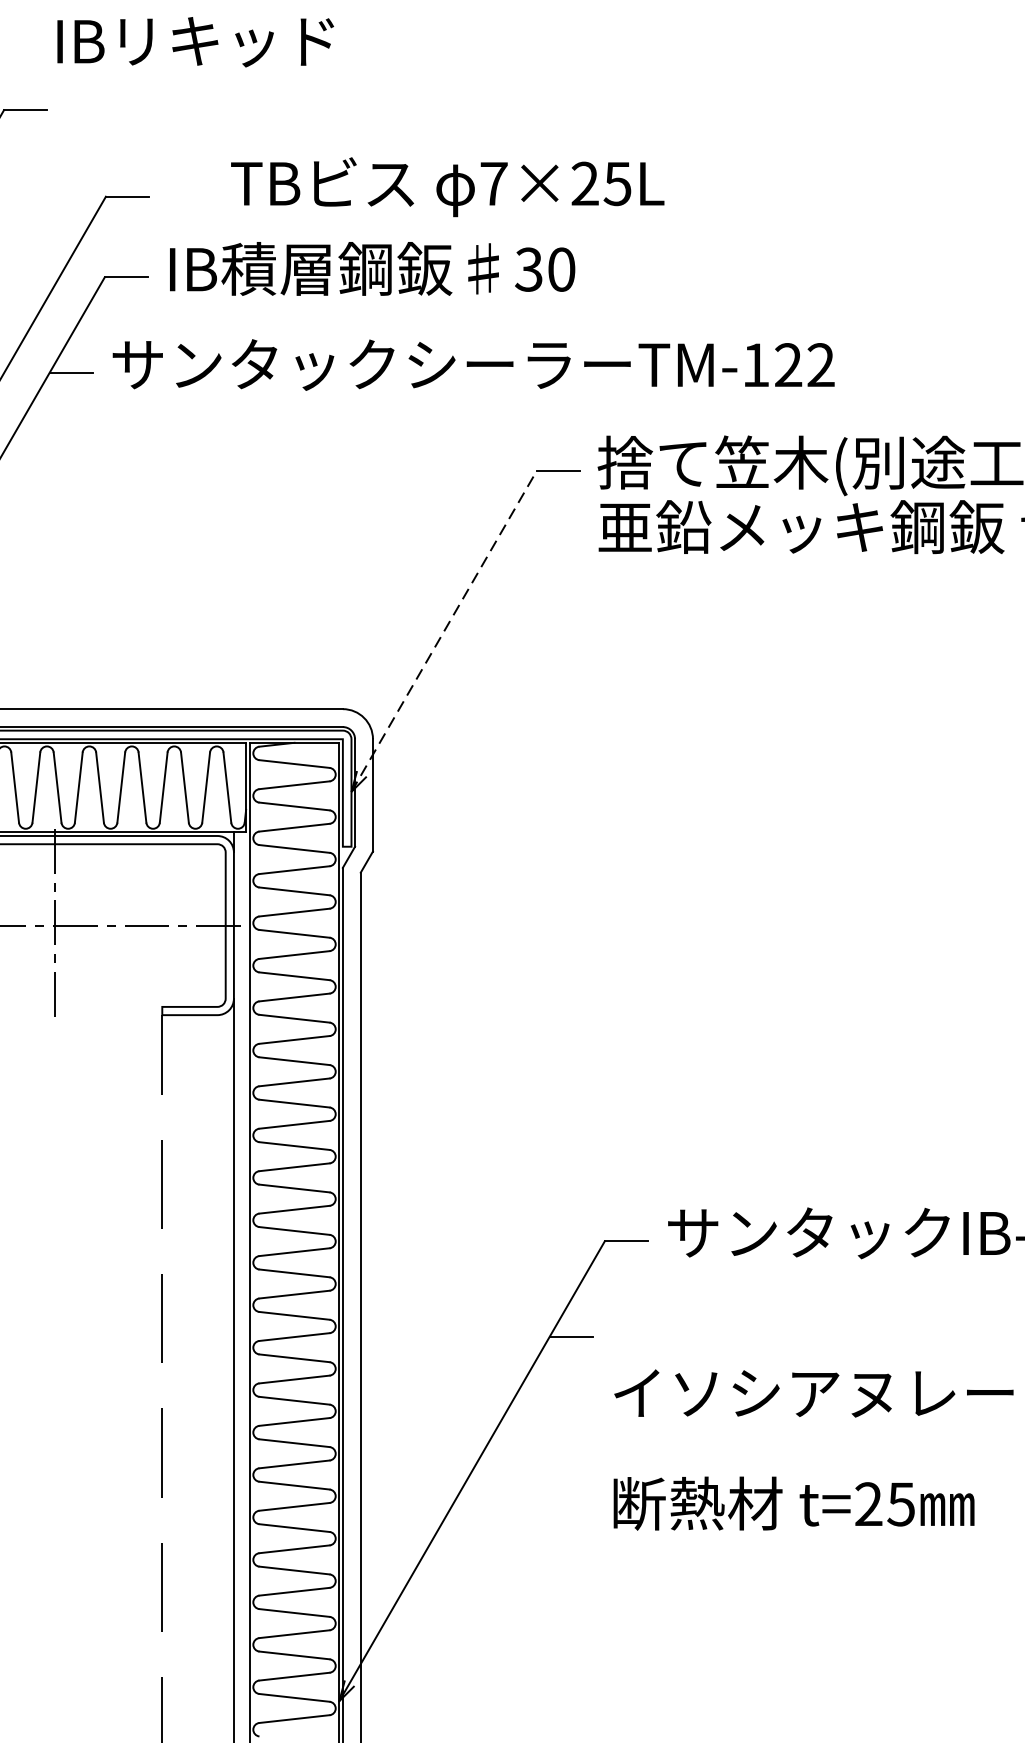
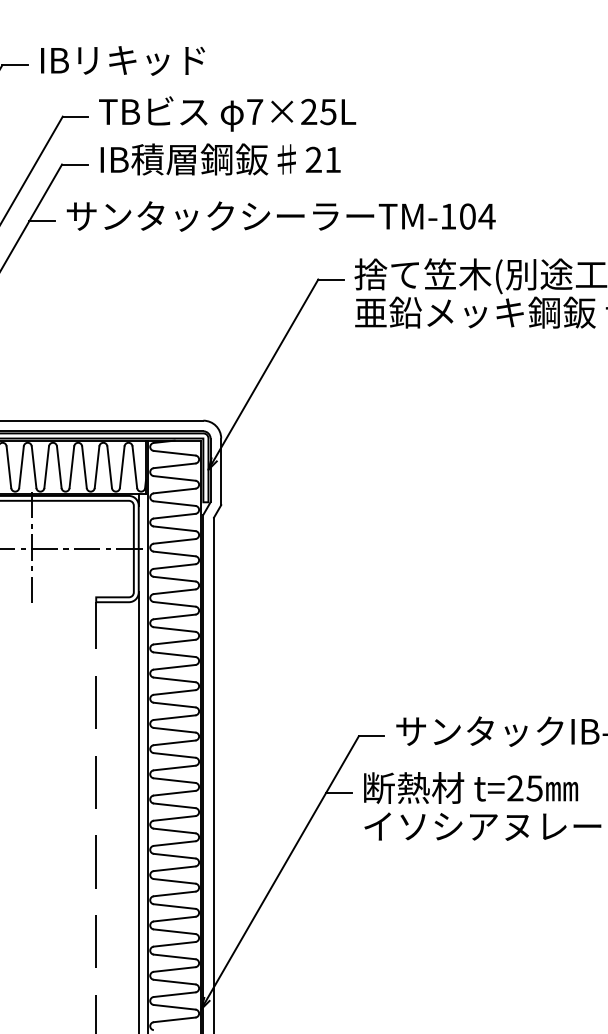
text: (194, 41) -> (122, 60), moved
text: (447, 186) -> (227, 113), moved
text: (545, 268) -> (323, 159), 30 -> 21
text: (804, 365) -> (477, 216), TM-122 -> TM-104
line: (444, 631) -> (263, 374), dashed -> solid
text: (794, 1502) -> (471, 787), moved

